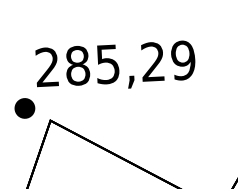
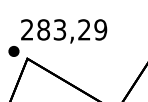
text: (108, 63) -> (60, 29), 285,29 -> 283,29

